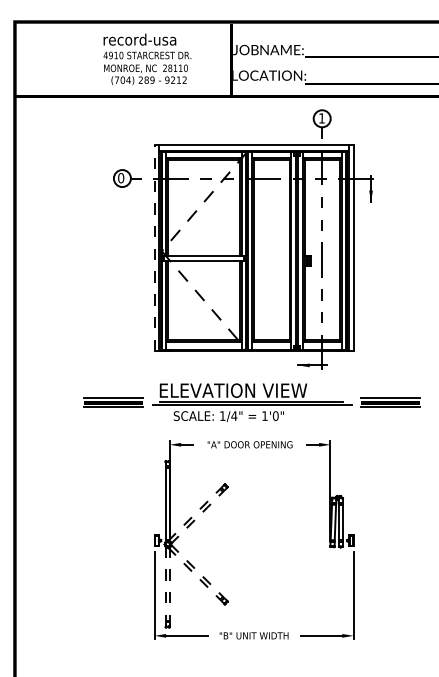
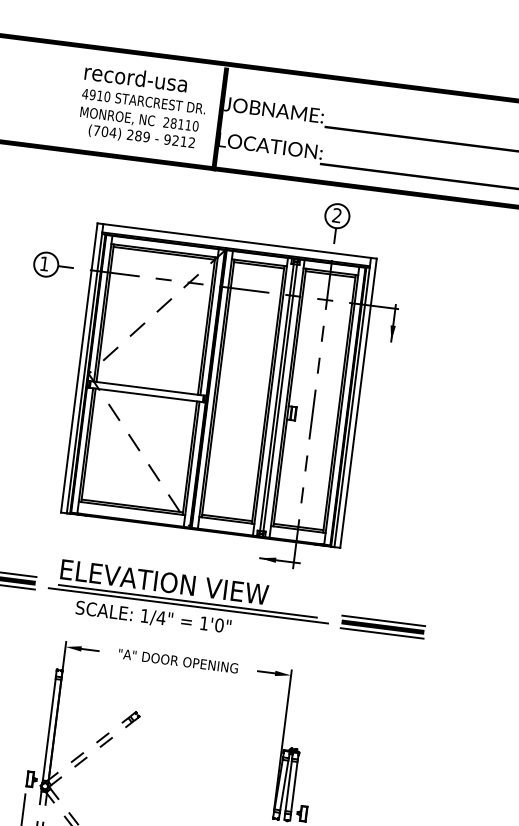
text: (147, 59) -> (143, 107), moved
text: (321, 118) -> (336, 215), 1 -> 2
text: (121, 178) -> (44, 264), 0 -> 1
line: (154, 248) -> (78, 368), dashed -> solid

